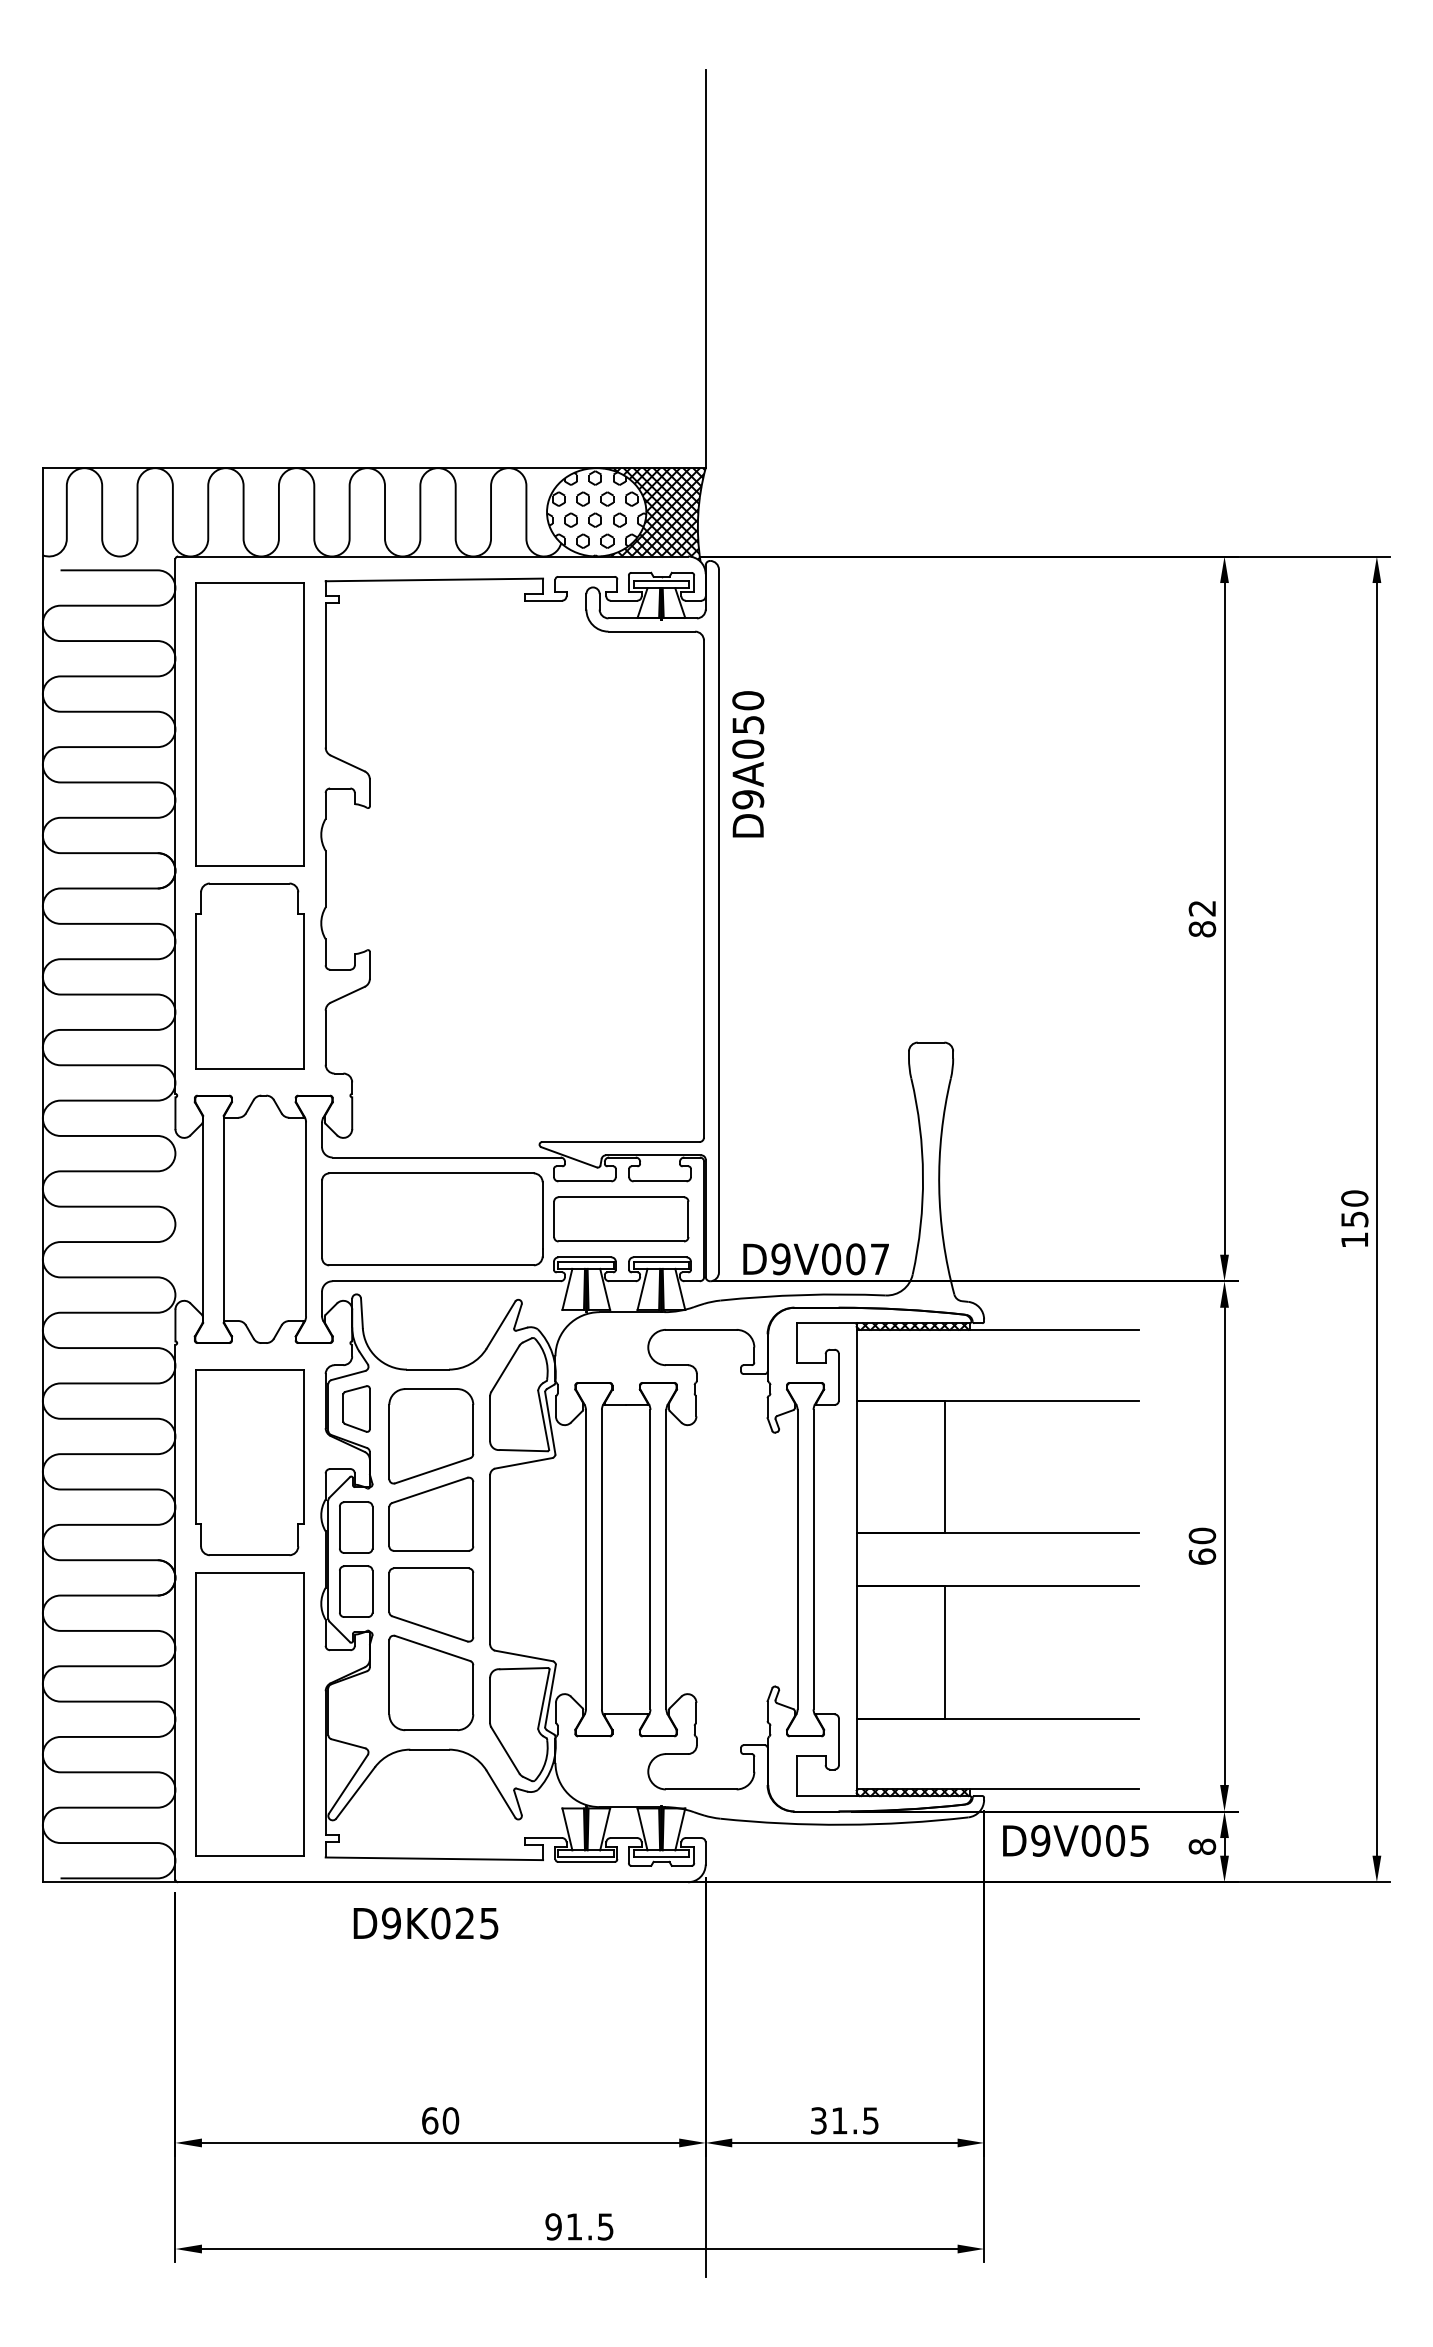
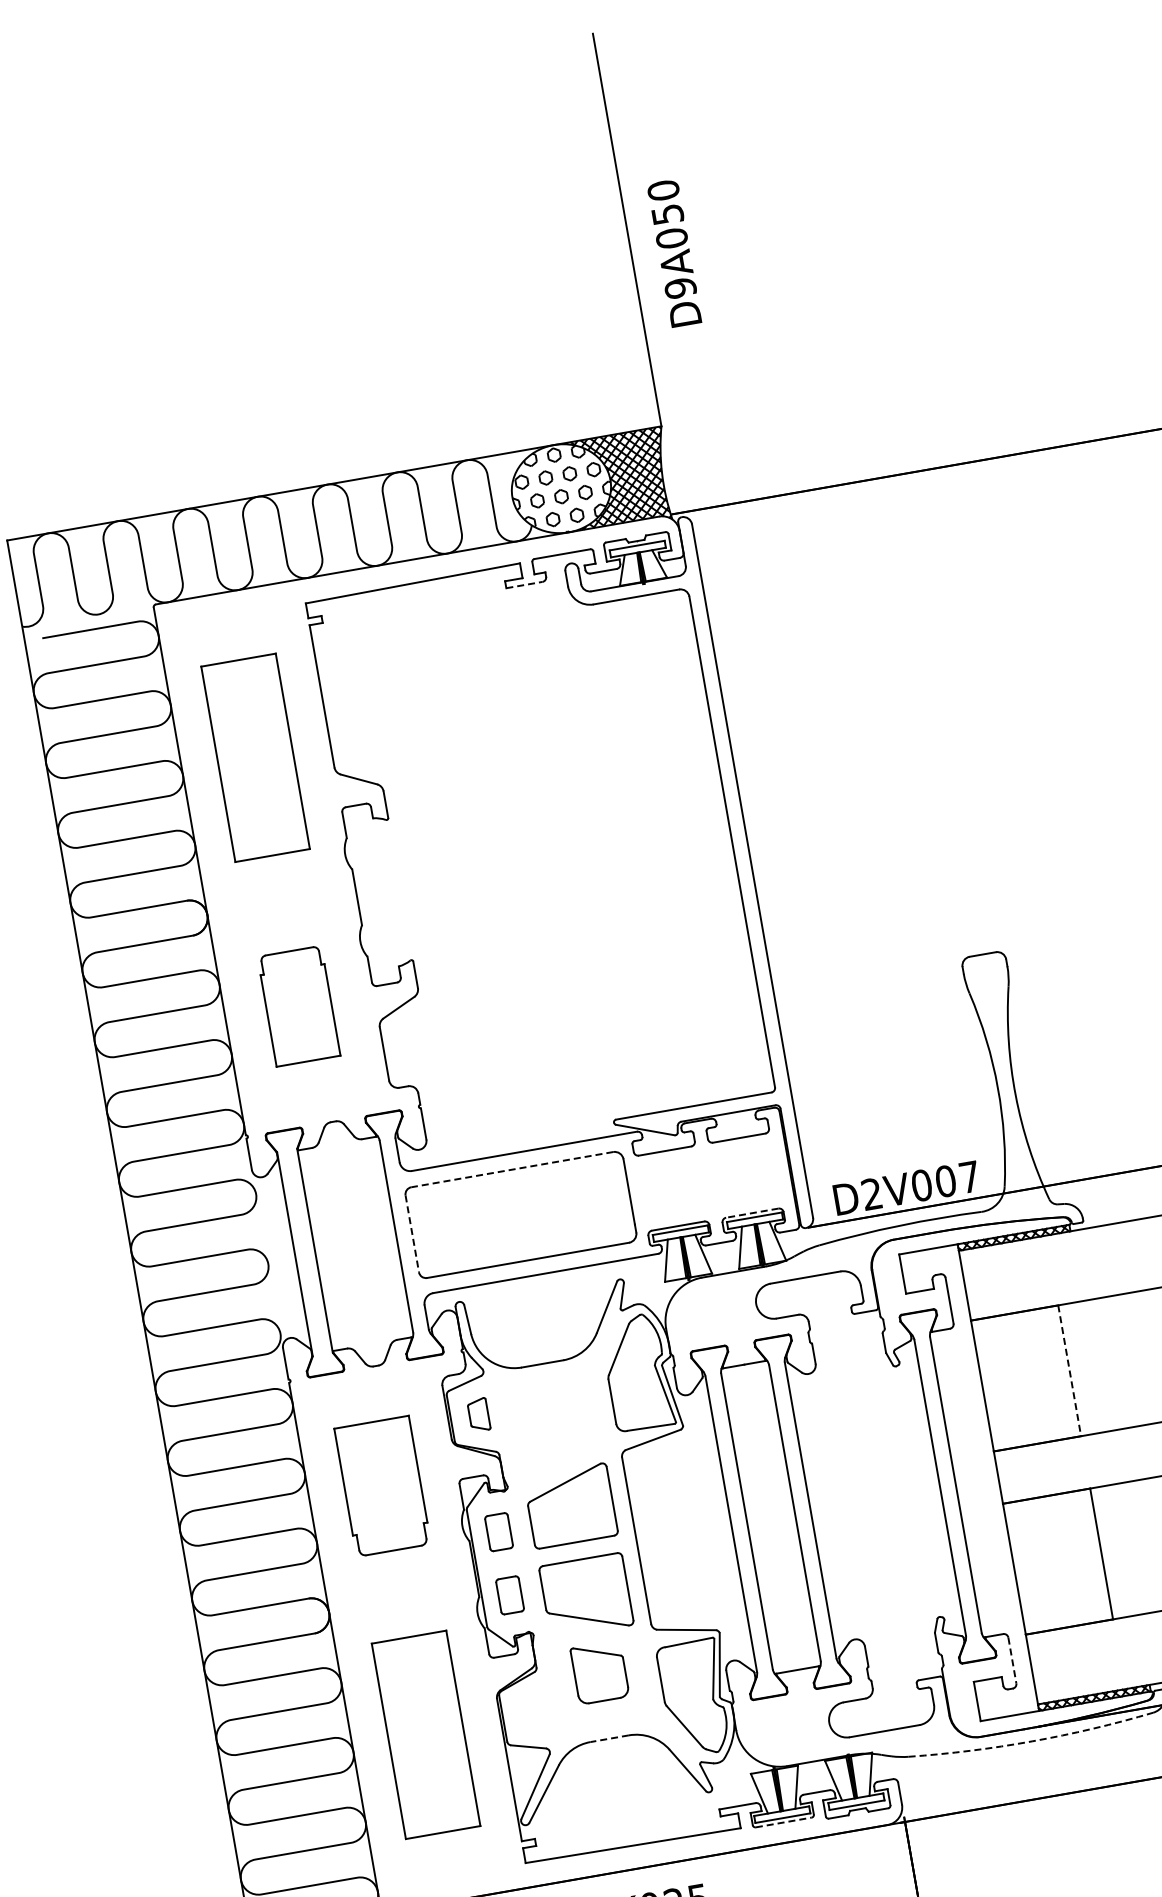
line: (544, 600) -> (525, 584), solid -> dashed
part: (249, 724) -> (255, 757), size x0.7
text: (748, 764) -> (674, 253), moved
part: (249, 975) -> (298, 1005), size x0.6
line: (431, 1173) -> (512, 1169), solid -> dashed
line: (322, 1219) -> (412, 1233), solid -> dashed
part: (621, 1219) -> (707, 1182), removed
line: (660, 1257) -> (752, 1213), solid -> dashed
text: (780, 1259) -> (871, 1194), D9V007 -> D2V007
part: (356, 1408) -> (478, 1414), size x0.7
part: (431, 1436) -> (557, 1429), removed
part: (249, 1462) -> (382, 1486), size x0.7
line: (945, 1467) -> (1070, 1371), solid -> dashed
part: (356, 1527) -> (499, 1532), size x0.7
part: (356, 1591) -> (510, 1595), size x0.7
part: (431, 1682) -> (599, 1672), size x0.6
part: (249, 1714) -> (425, 1735), size x0.7
line: (838, 1742) -> (1012, 1661), solid -> dashed
line: (429, 1749) -> (609, 1738), solid -> dashed
arc: (844, 1824) -> (1032, 1741), solid -> dashed
line: (586, 1861) -> (783, 1822), solid -> dashed

